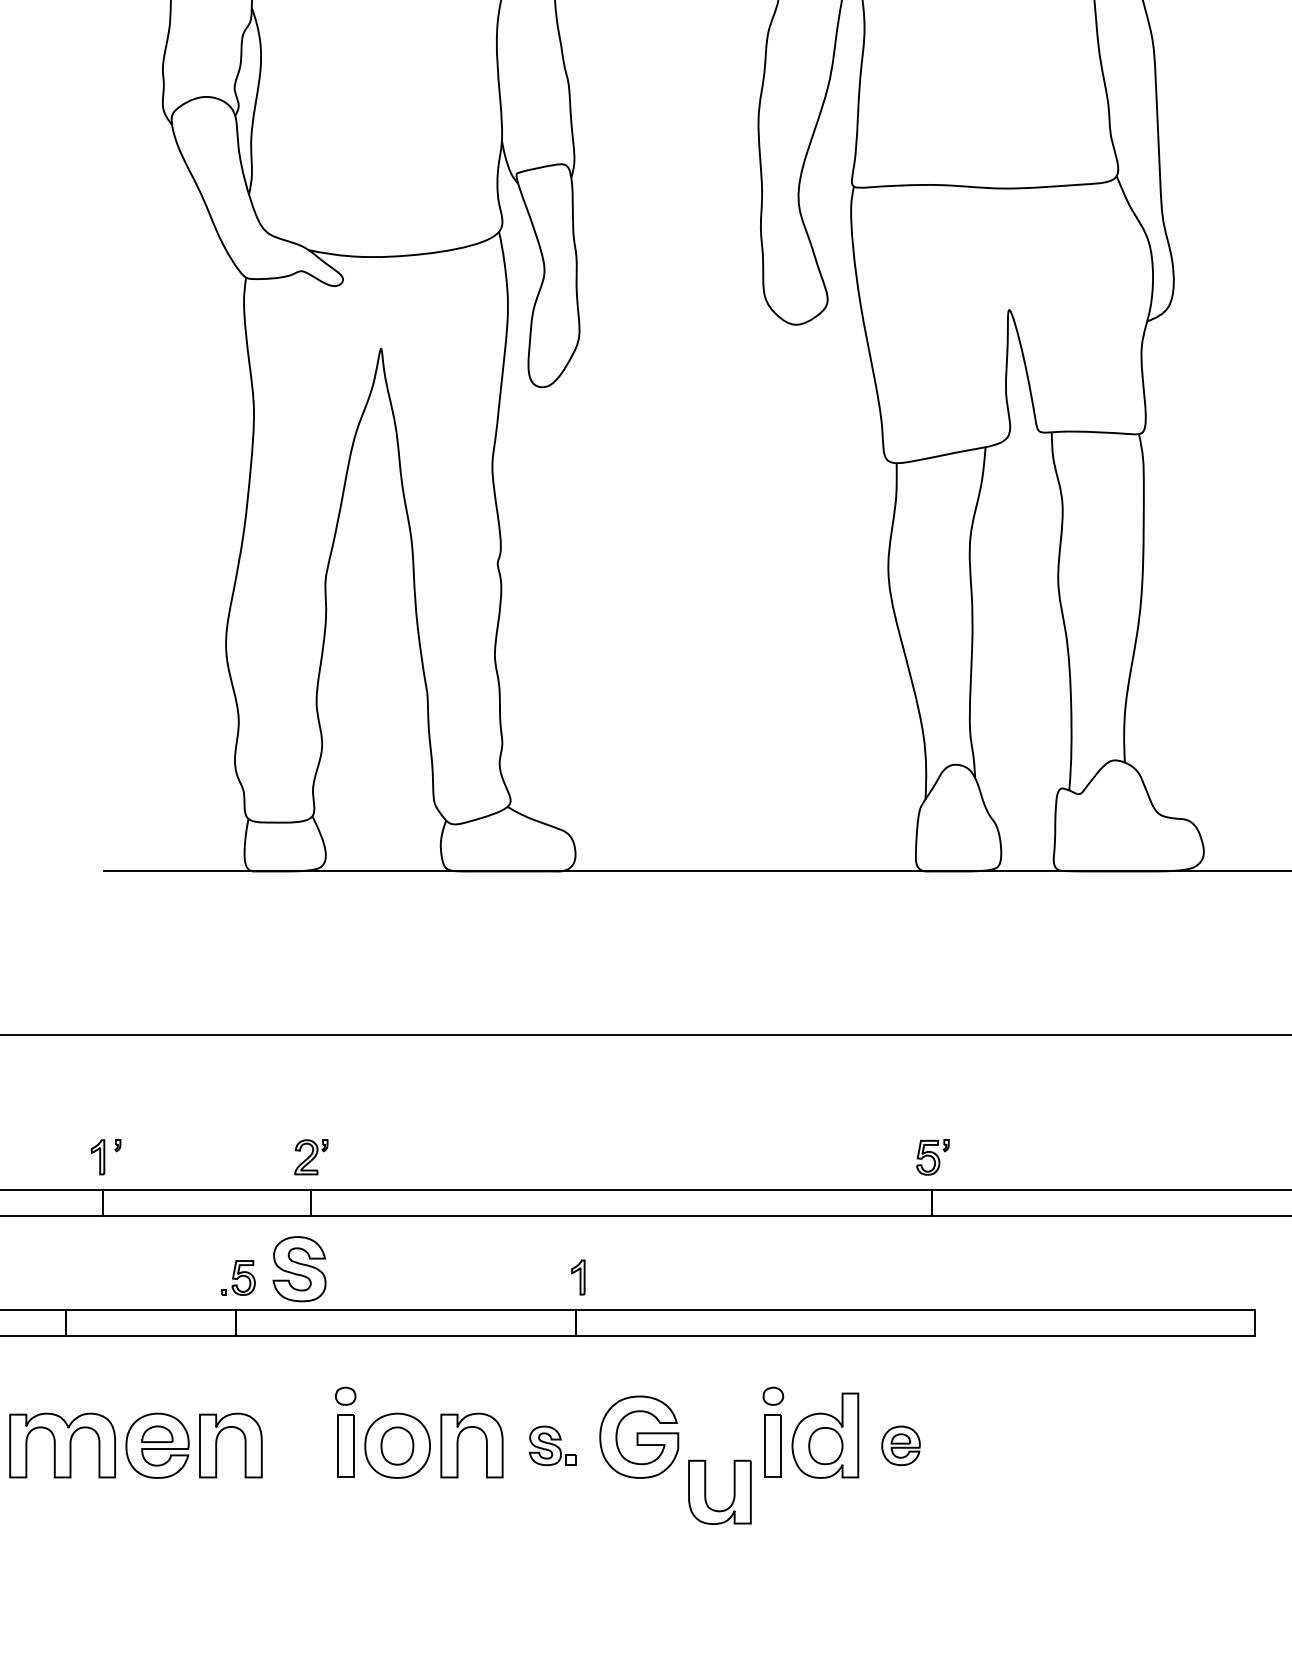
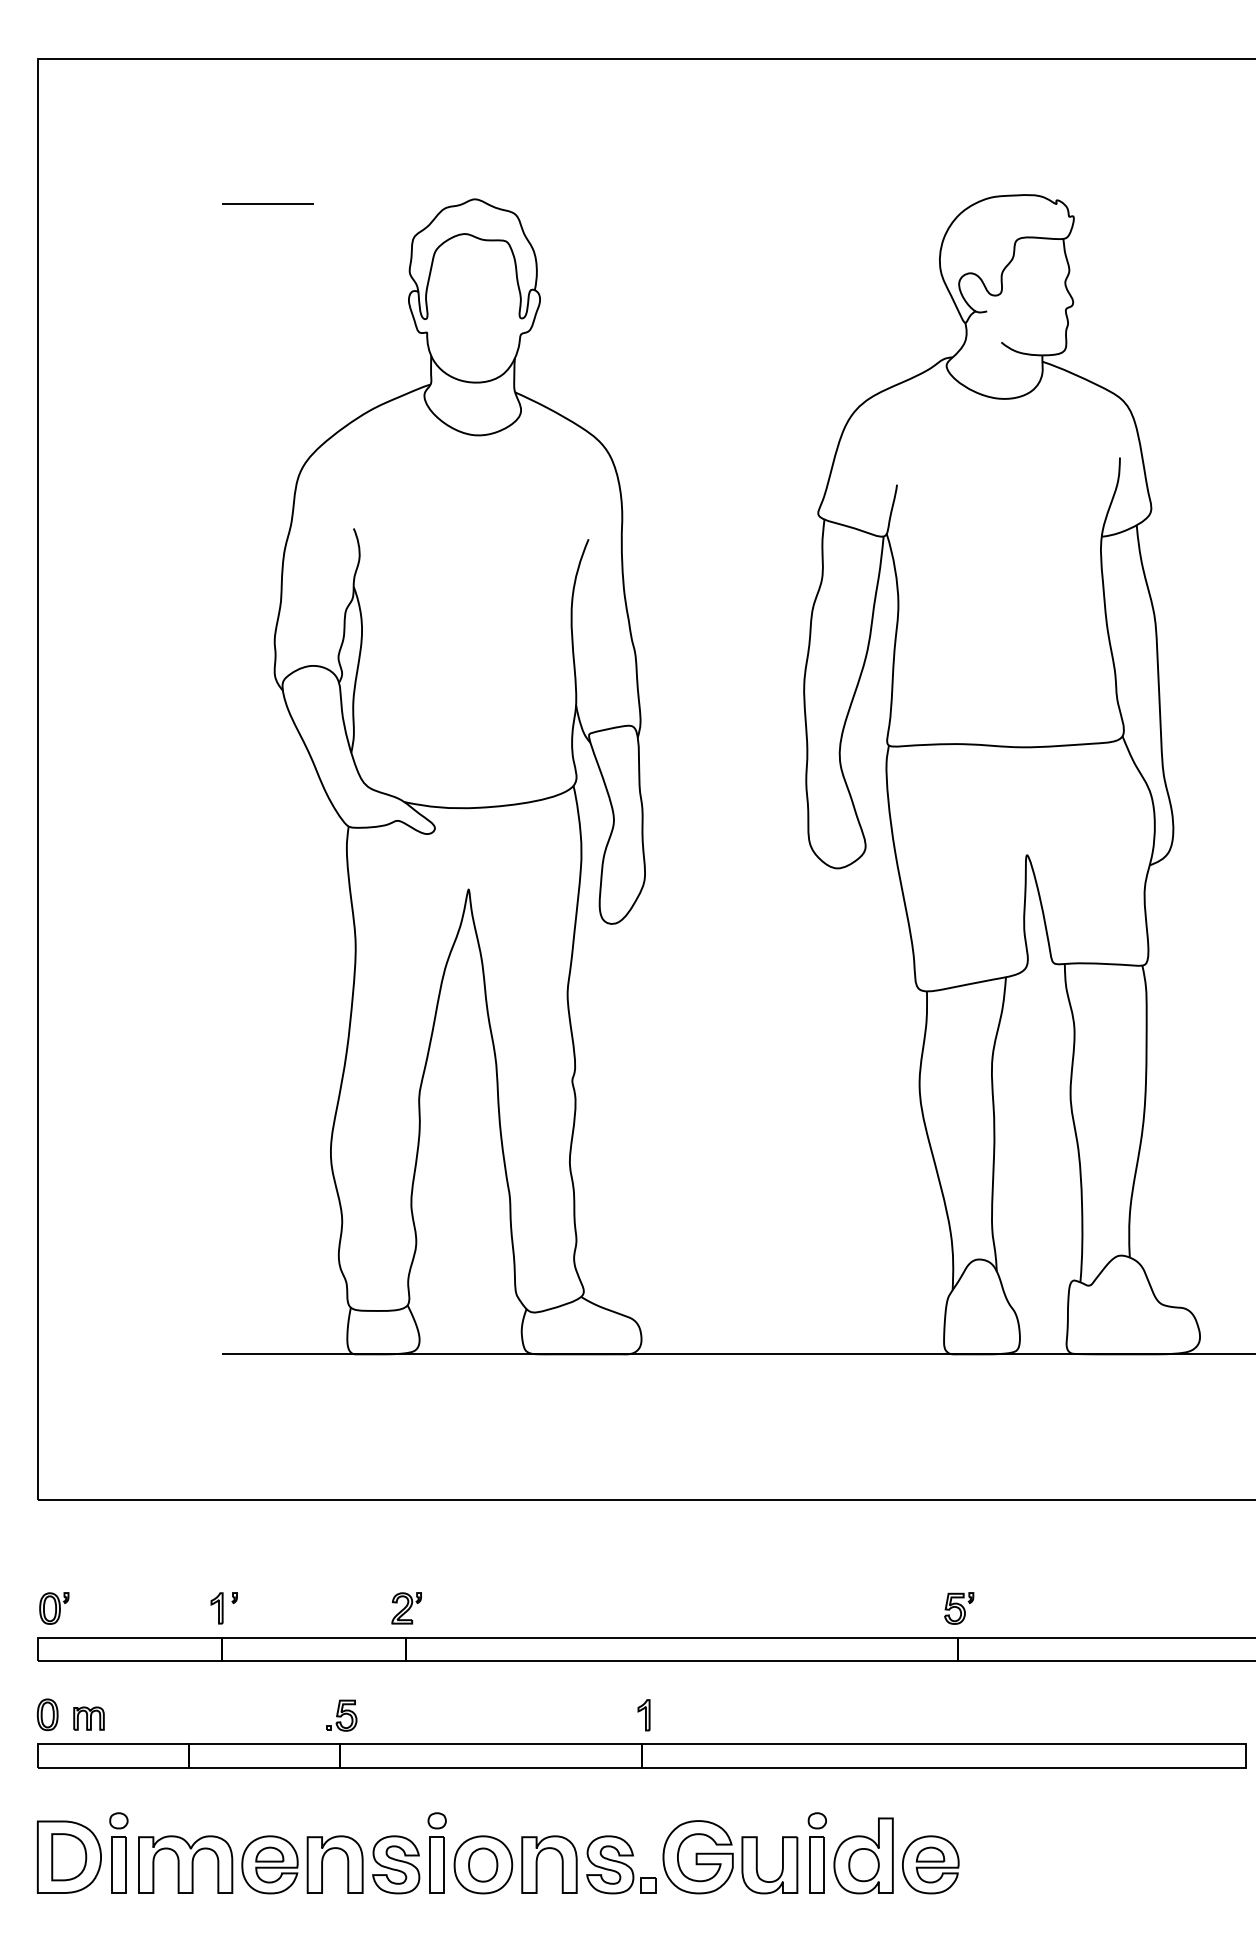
part: (299, 1268) -> (396, 1864), moved
part: (553, 1445) -> (621, 1864), size x1.67
part: (900, 1445) -> (930, 1864), size x1.67
part: (706, 1492) -> (757, 1865), moved

